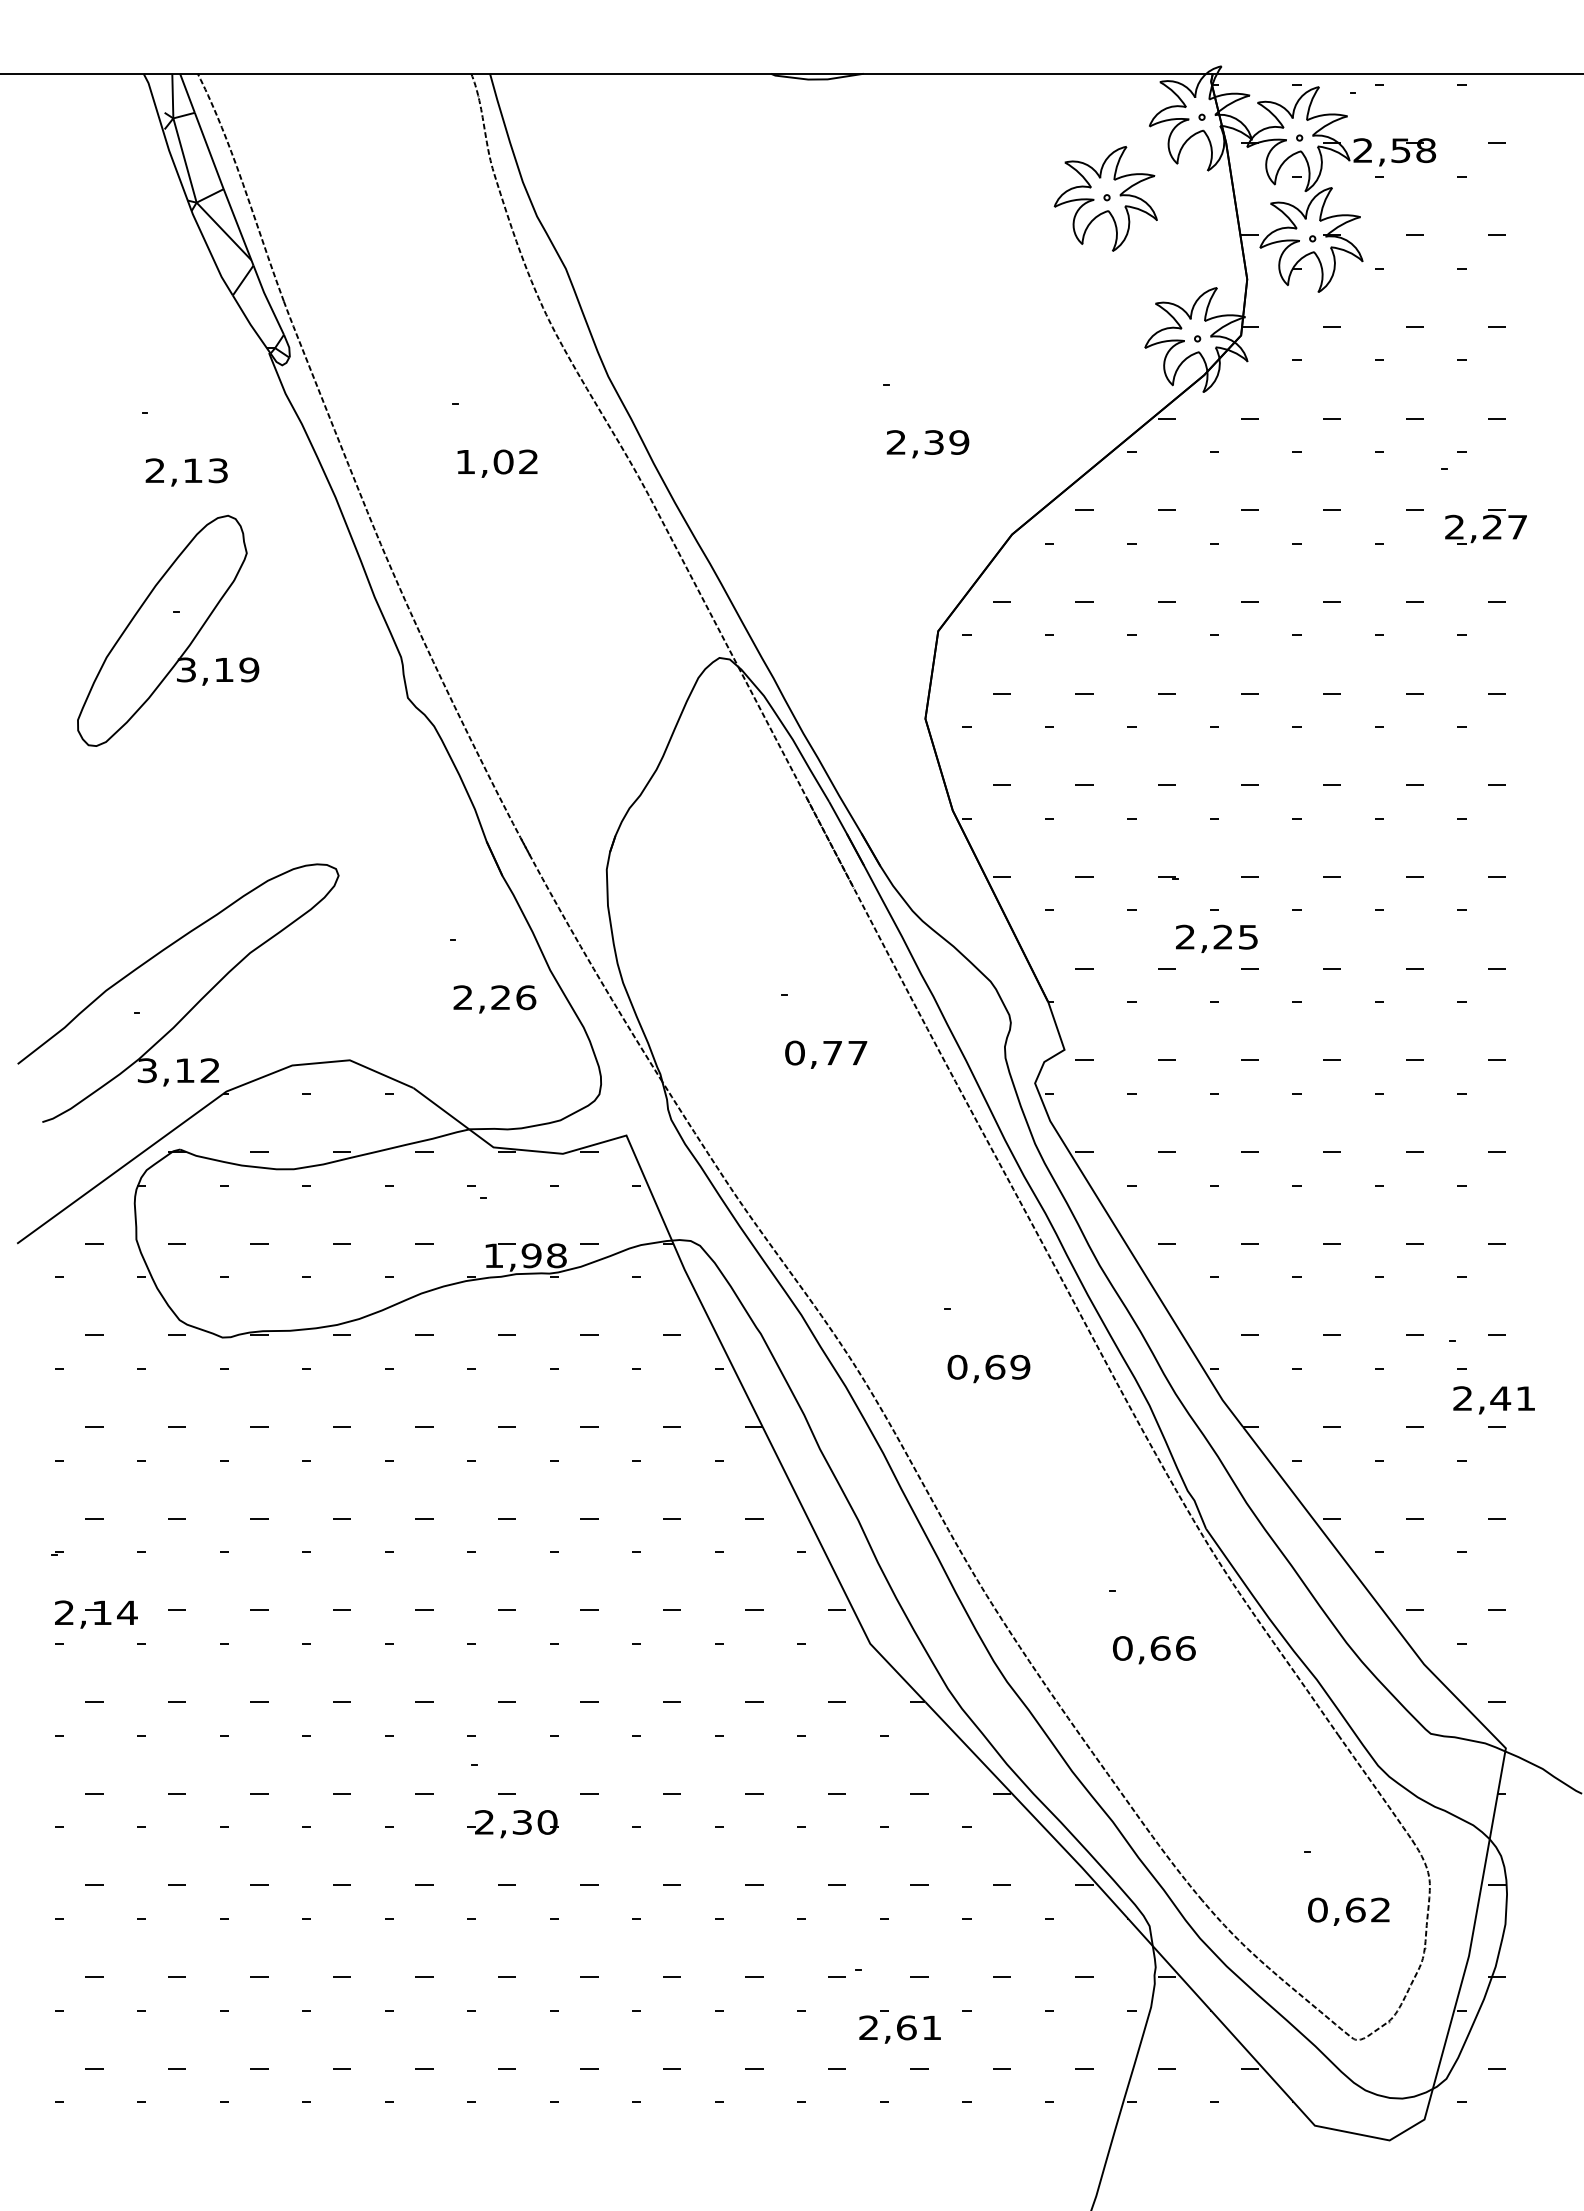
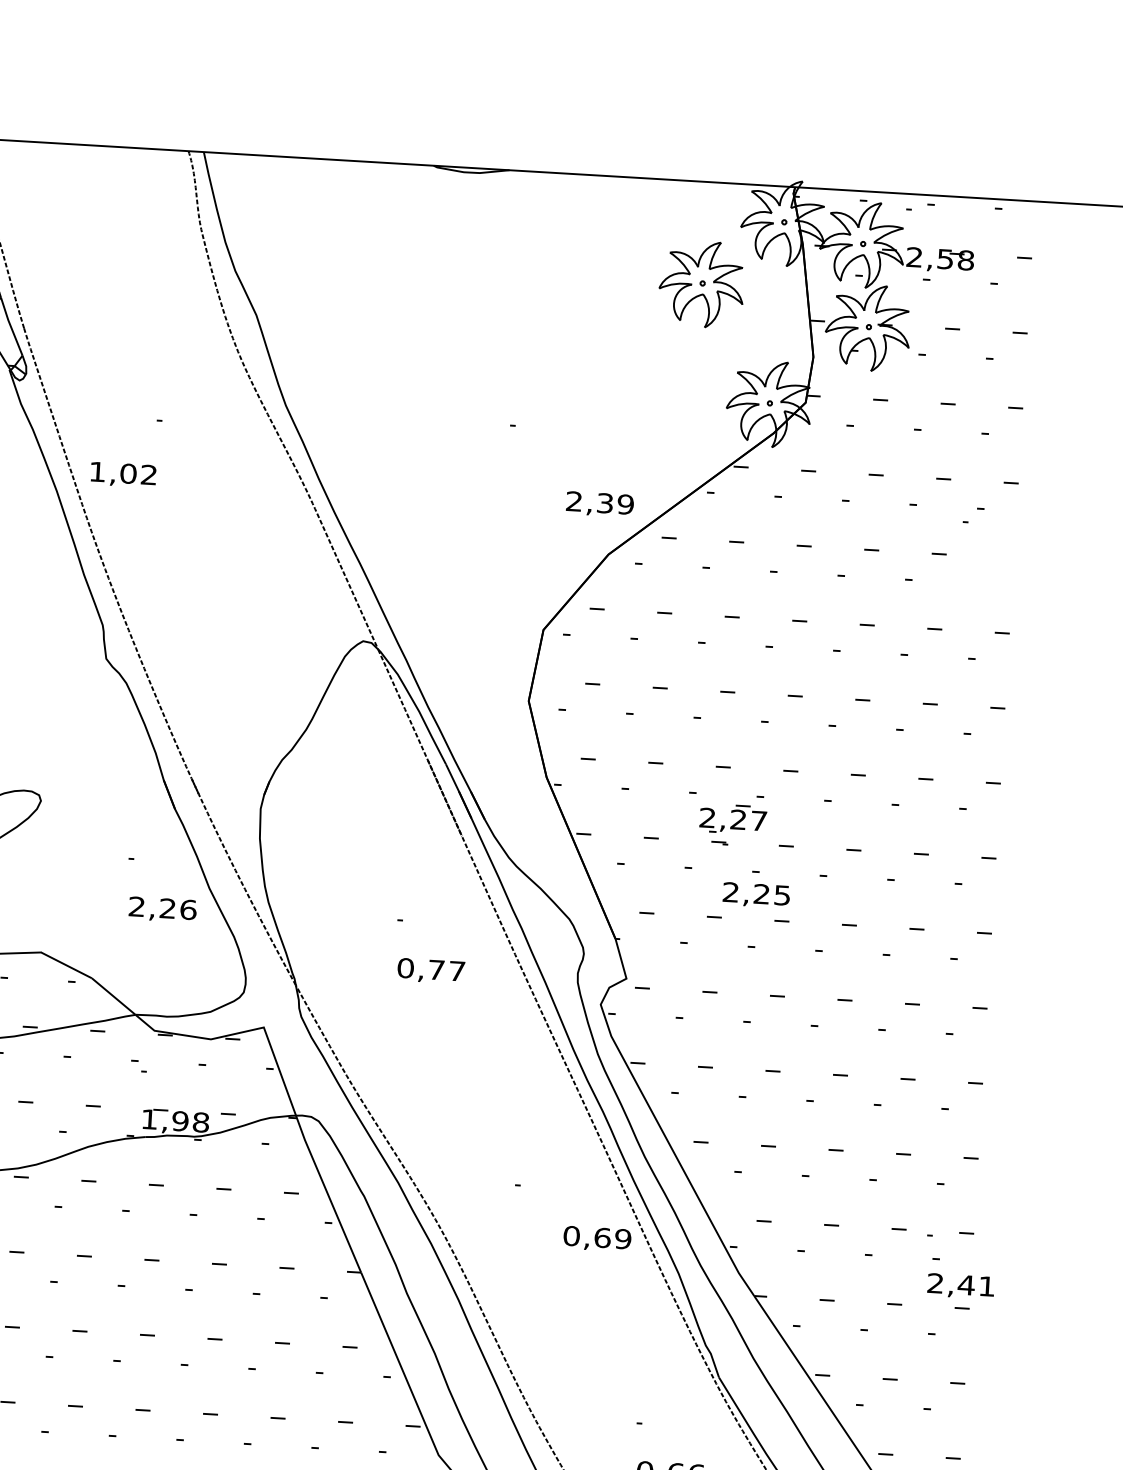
text: (927, 444) -> (599, 504), moved
text: (497, 463) -> (123, 474), moved
part: (1485, 526) -> (732, 818), moved
text: (988, 1368) -> (597, 1238), moved

